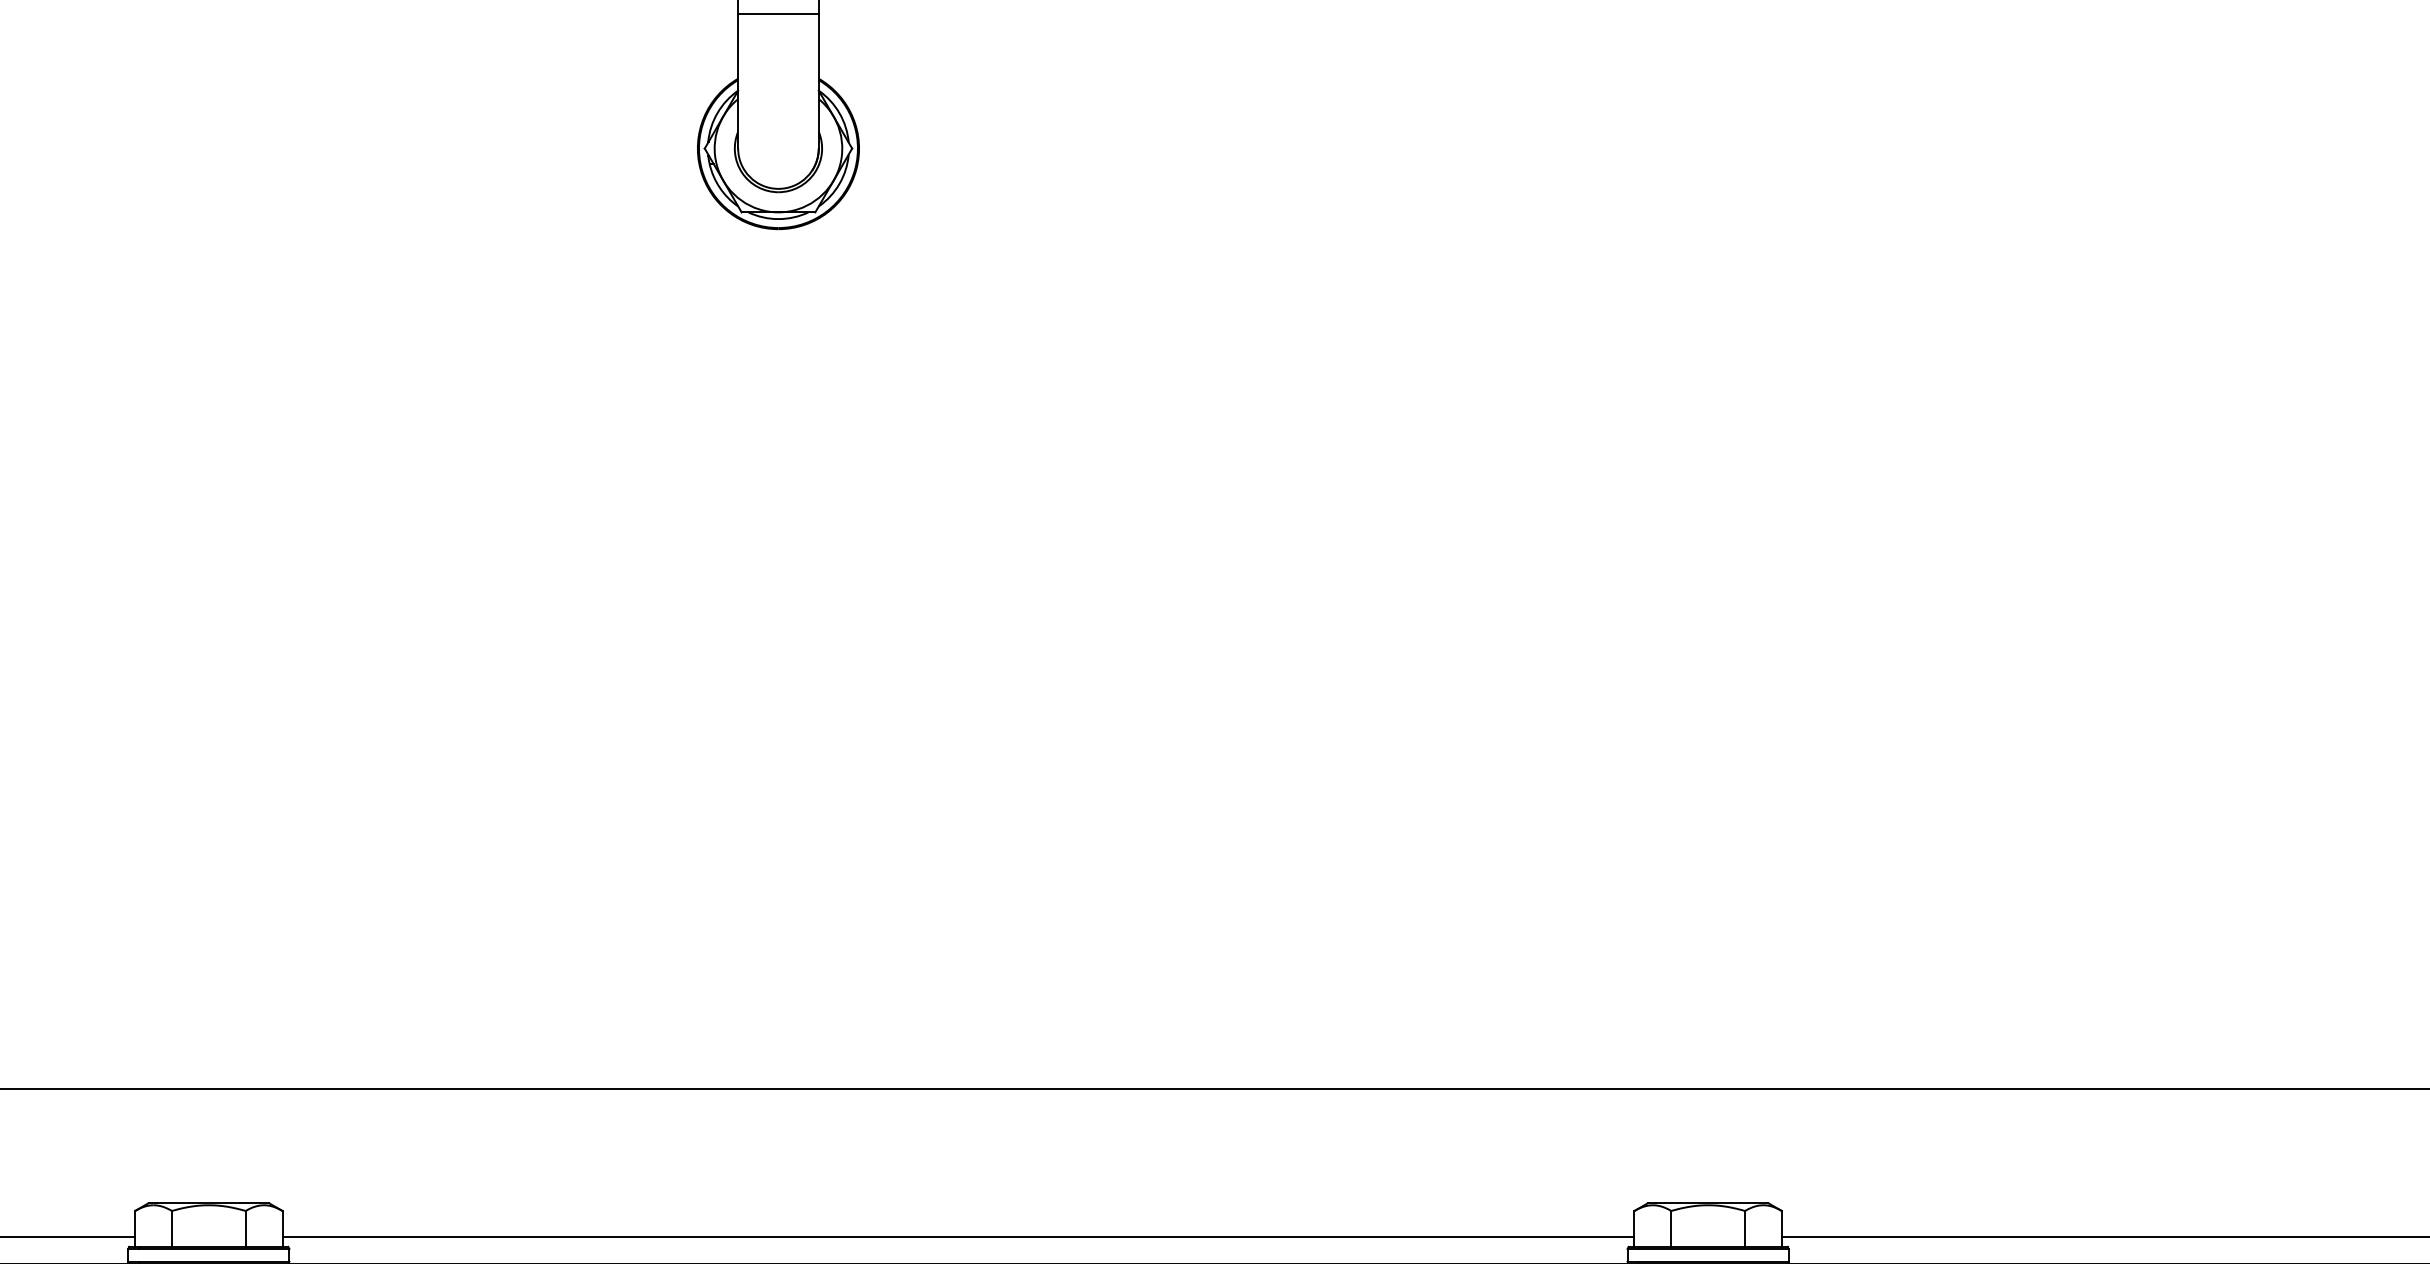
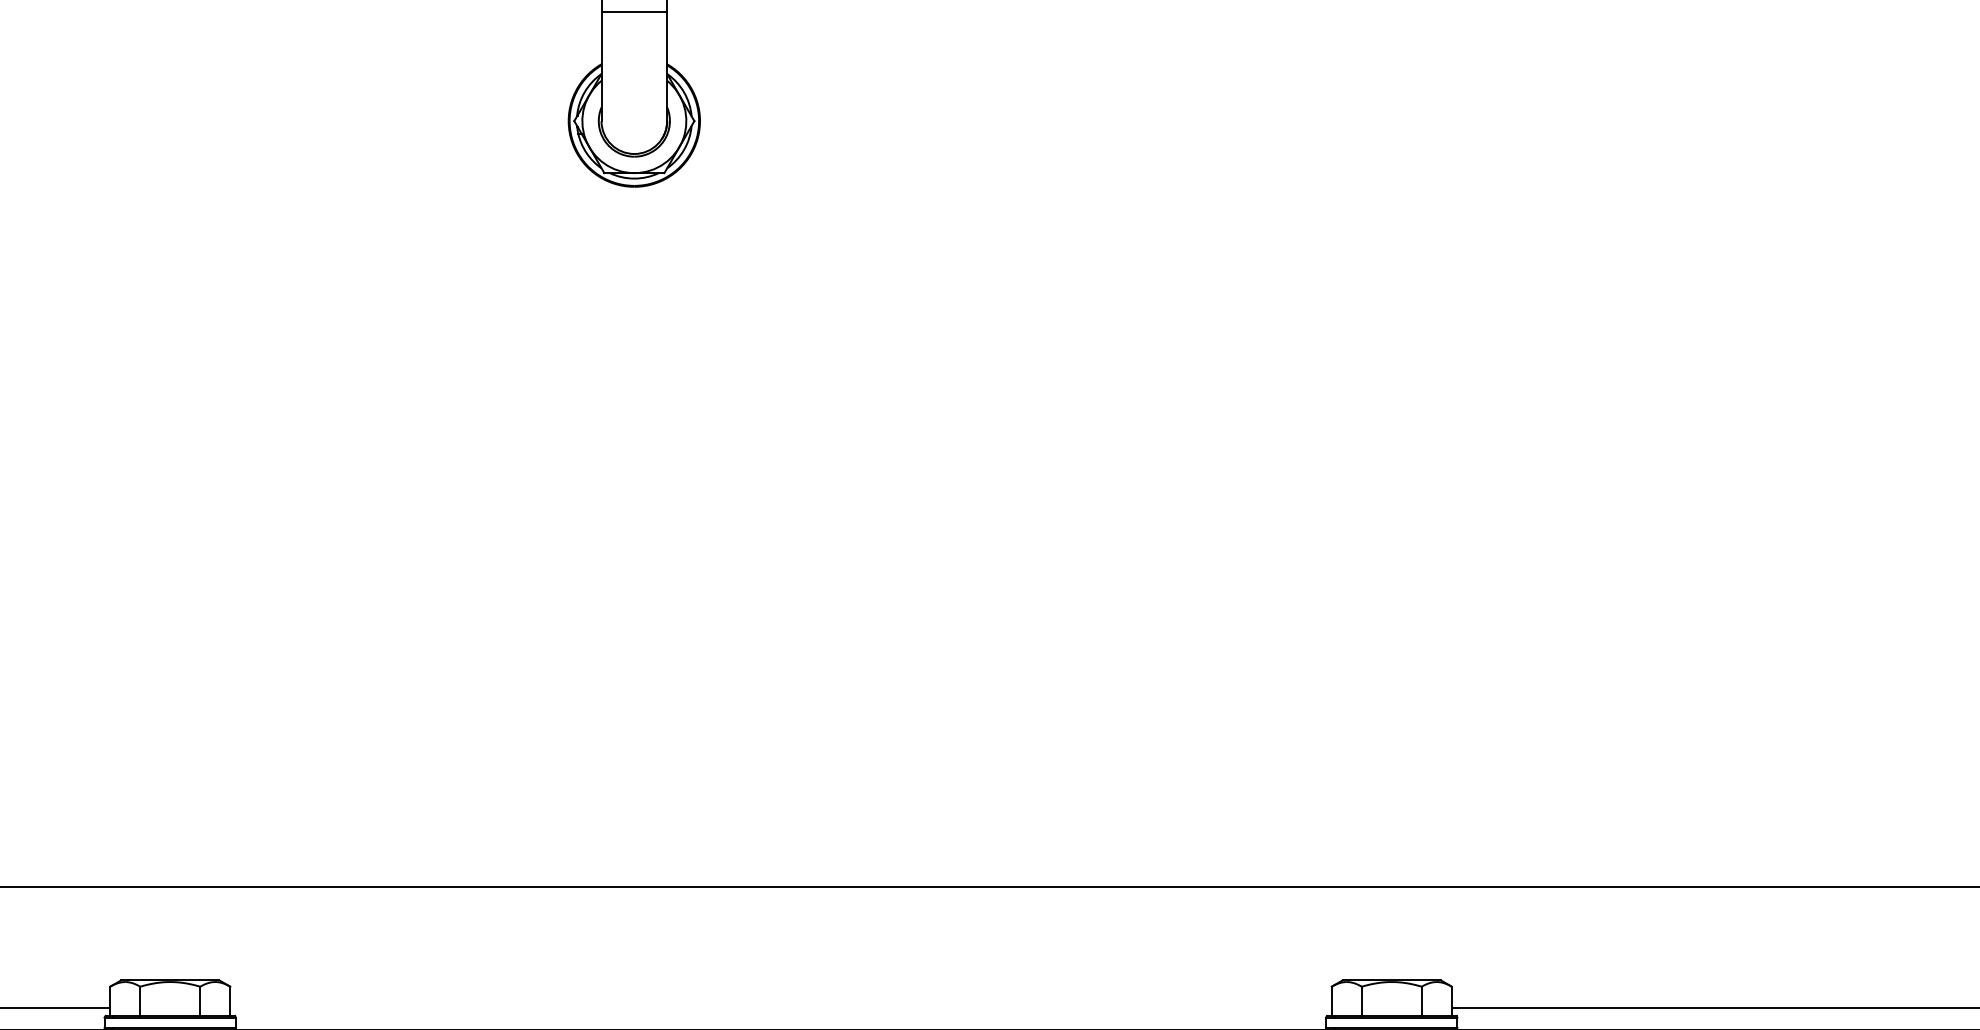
line: (958, 1236) -> (781, 1007), removed

